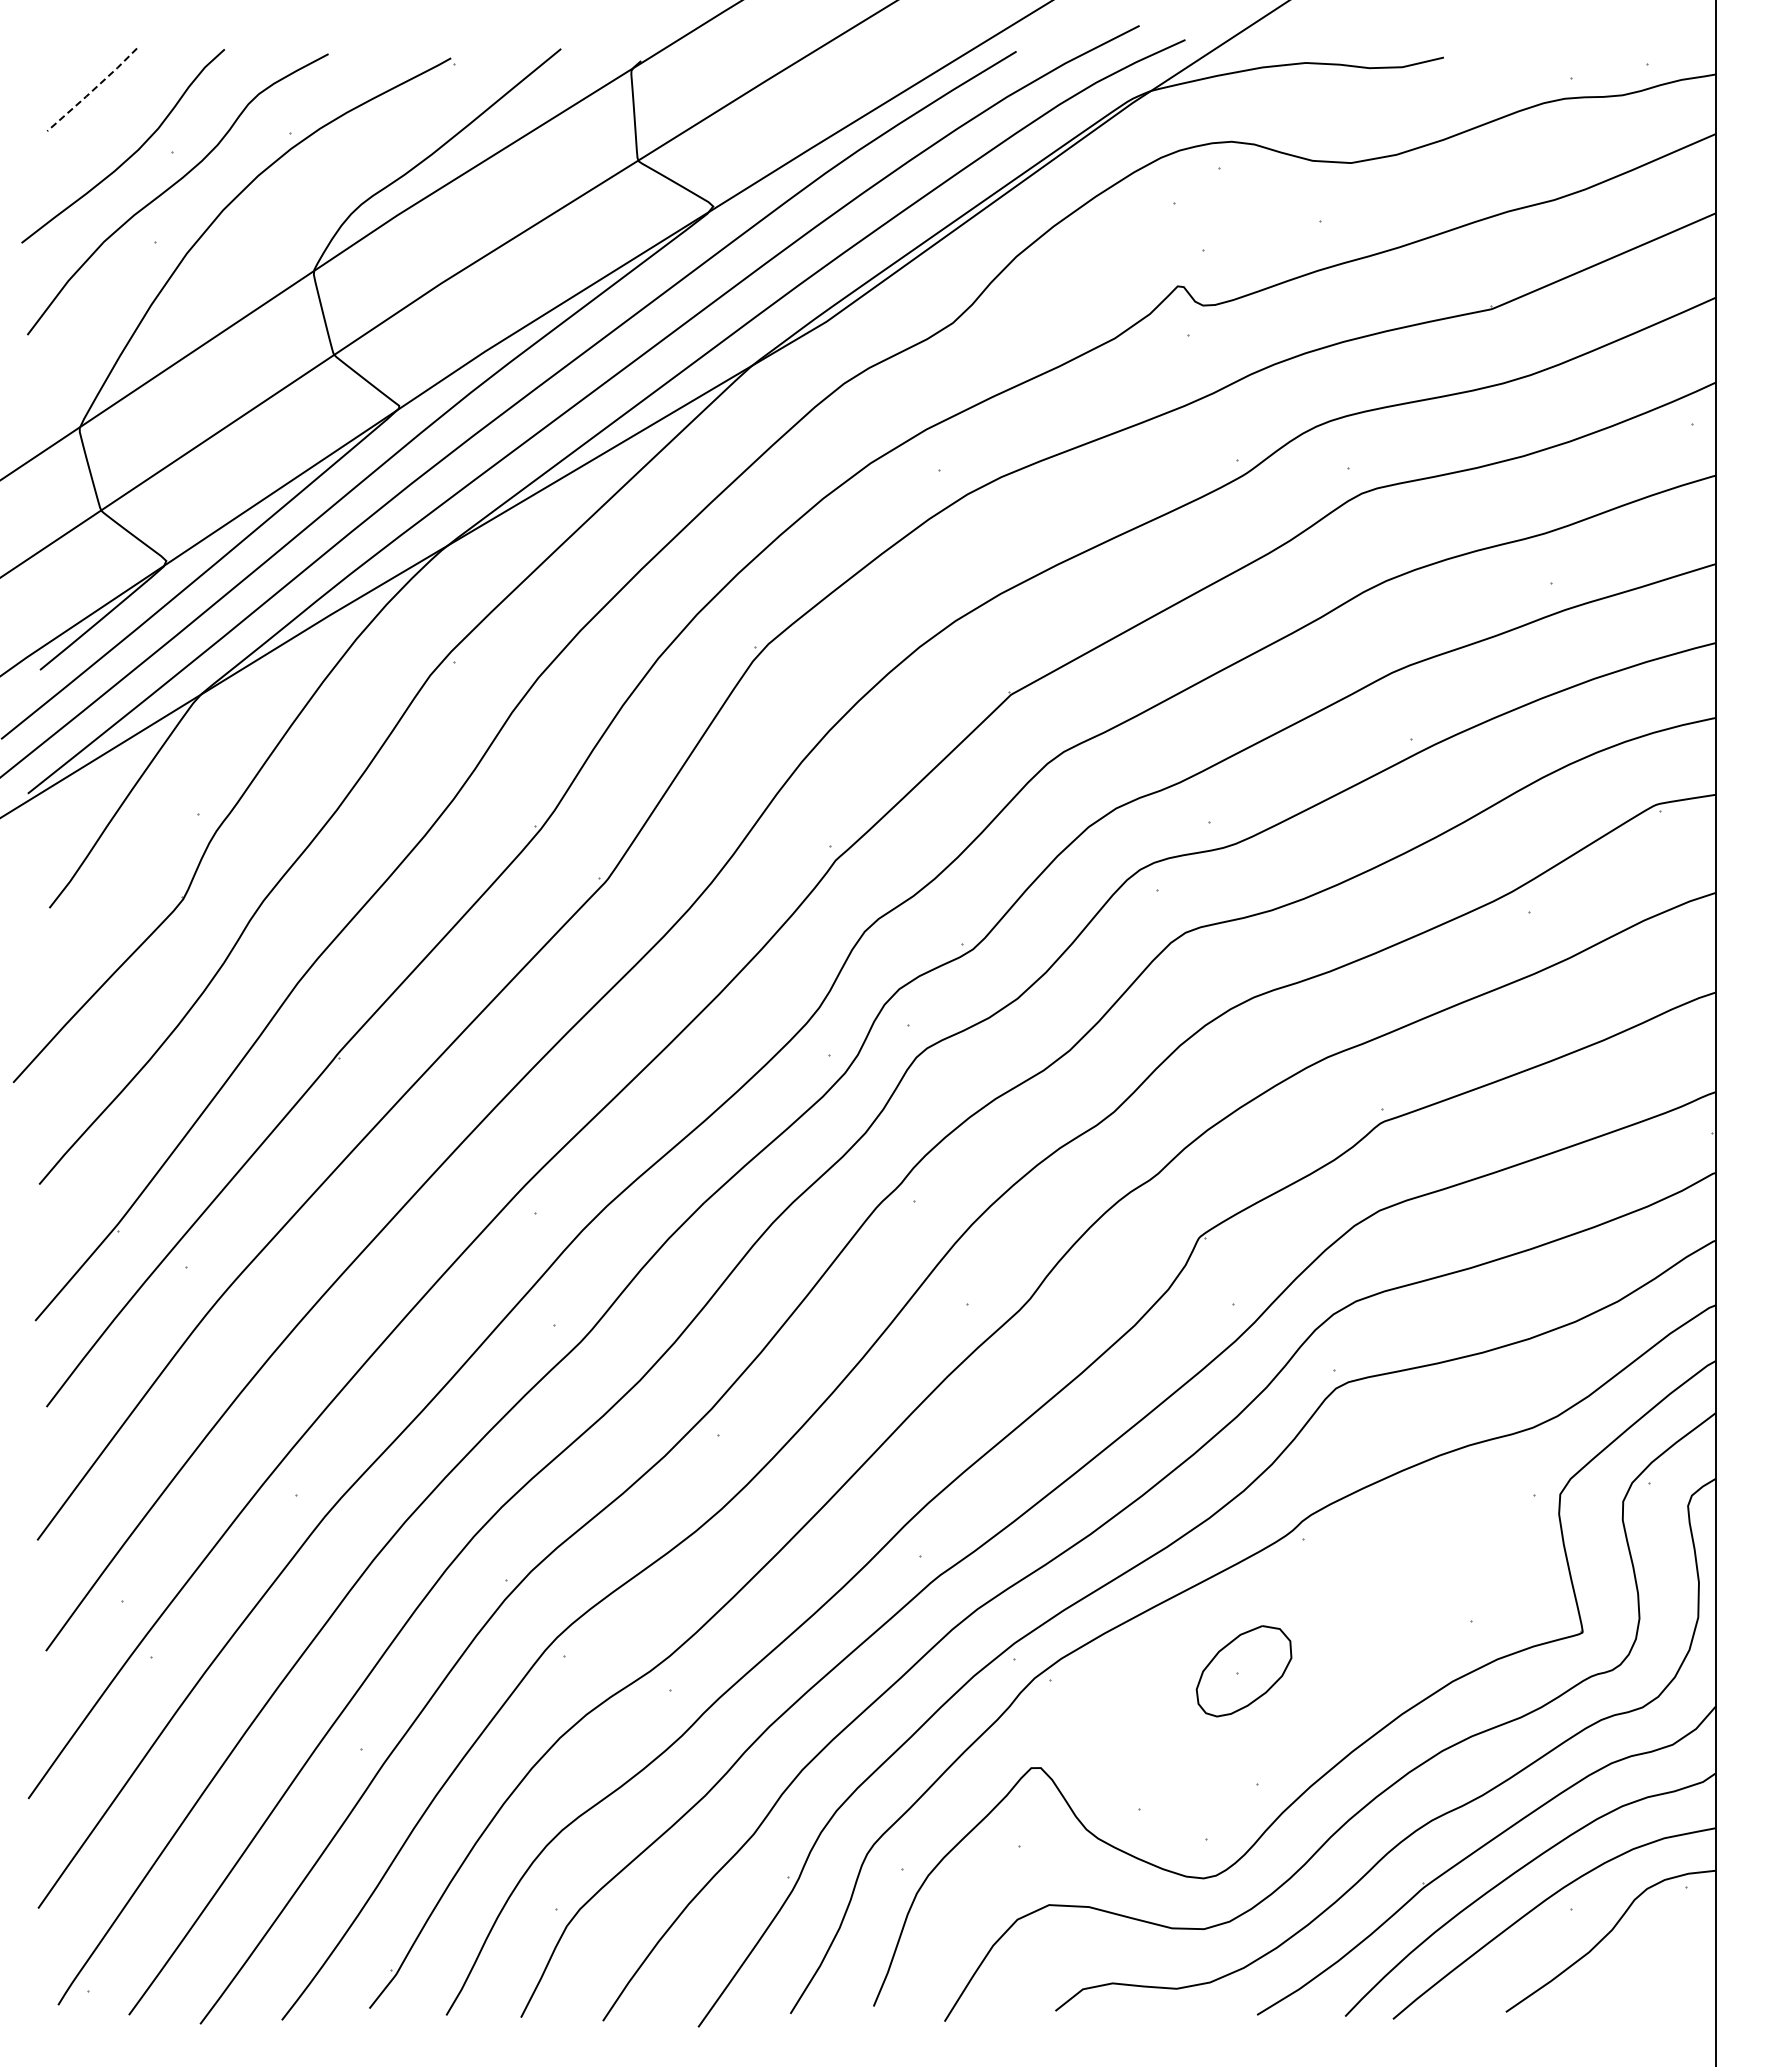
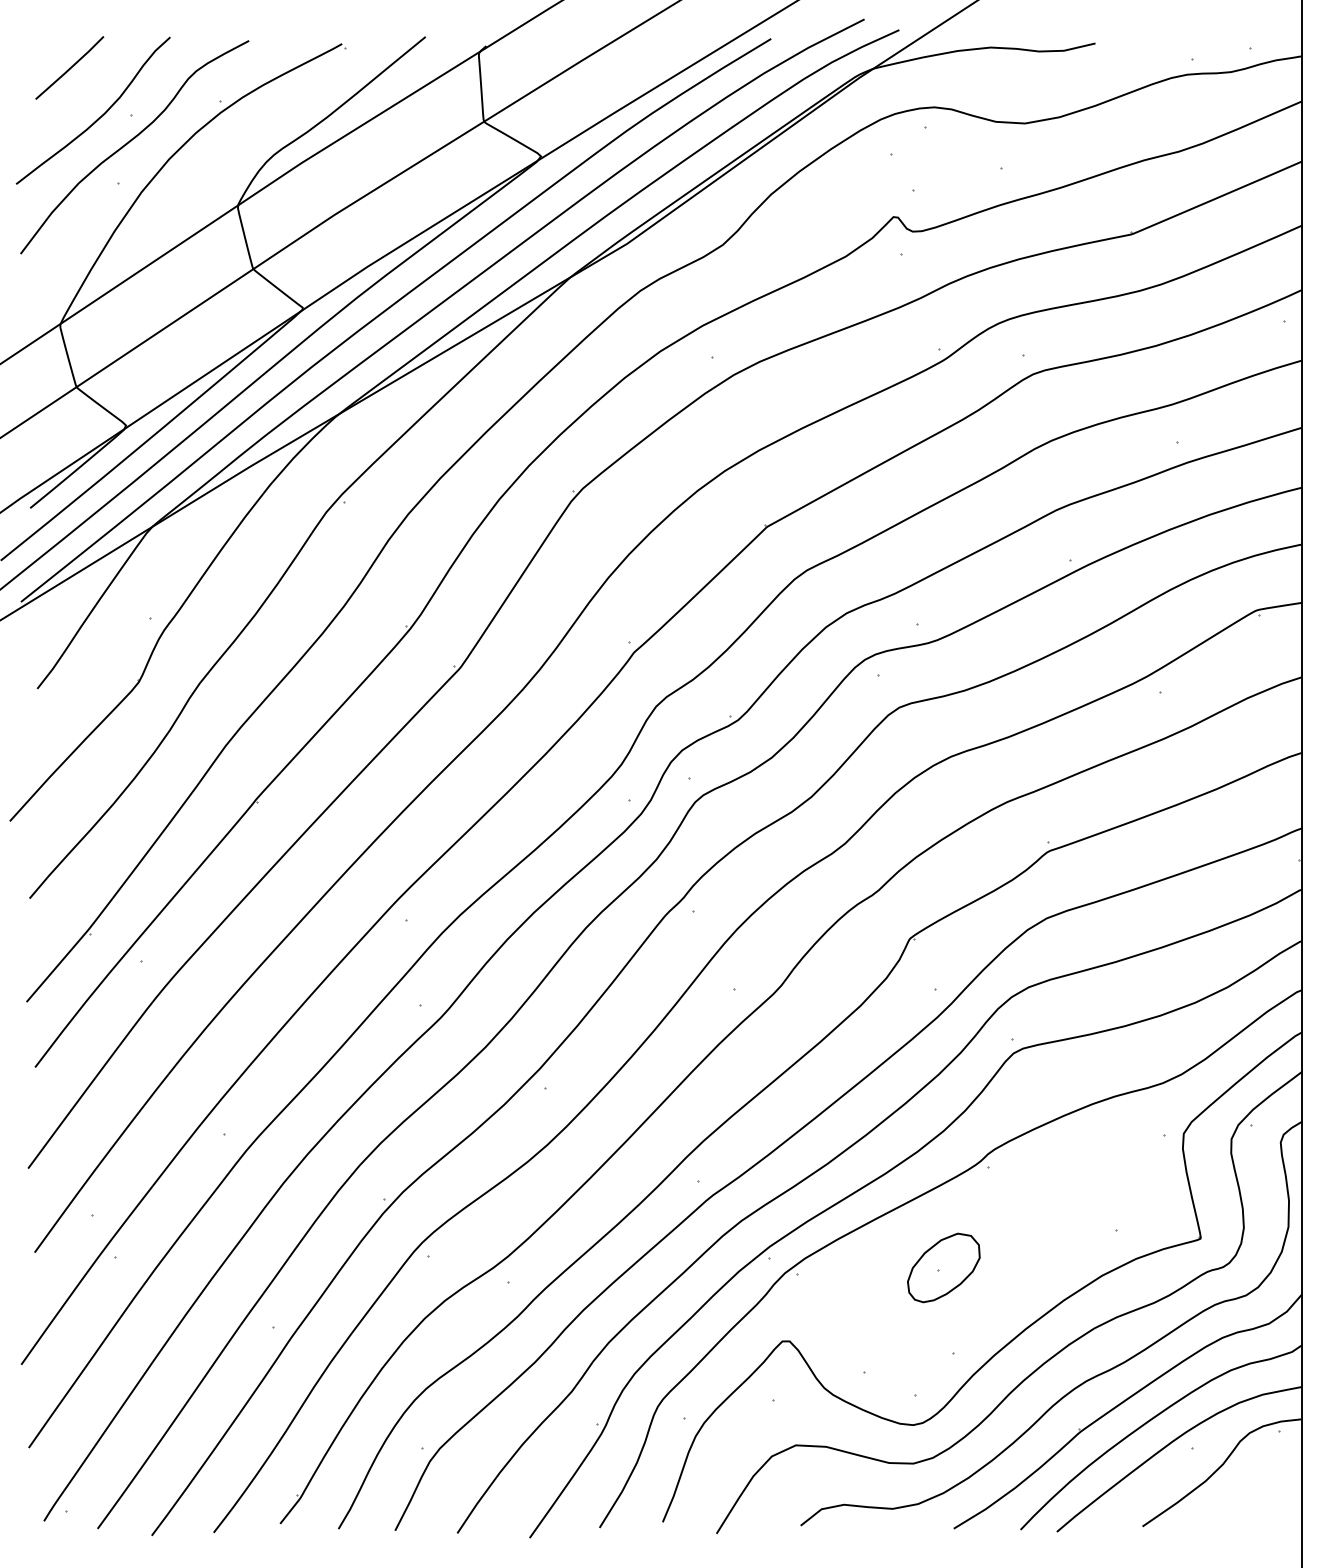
line: (92, 90) -> (70, 68), dashed -> solid

